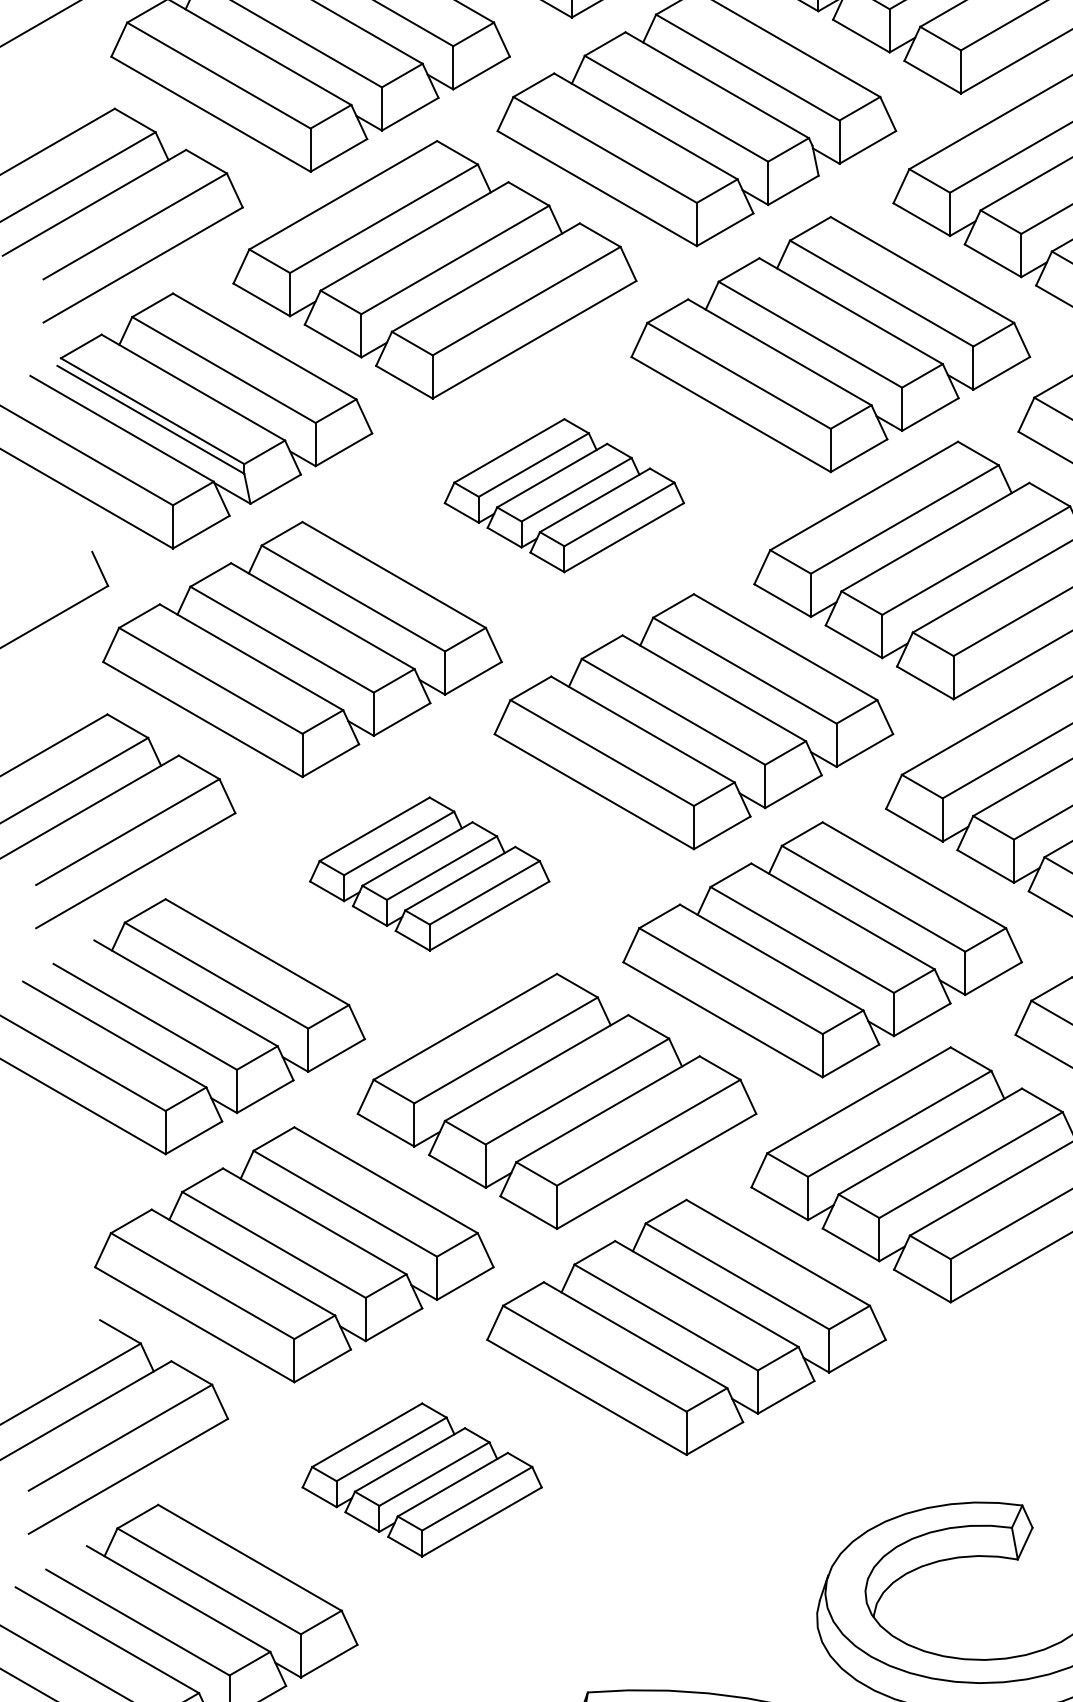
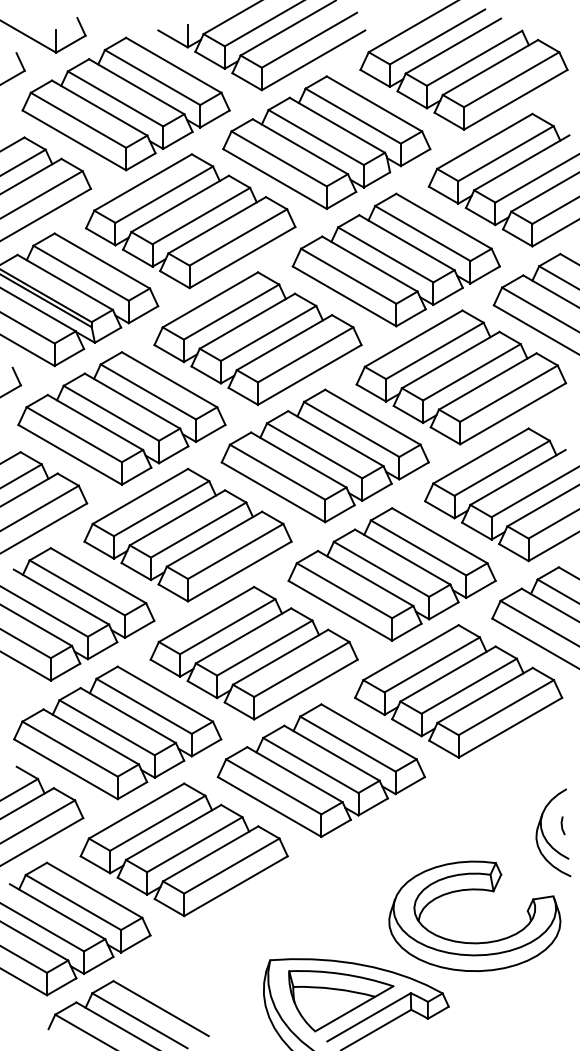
part: (563, 495) -> (257, 338), size x1.67
part: (428, 872) -> (187, 534), size x1.67
part: (421, 1479) -> (183, 849), size x1.67

